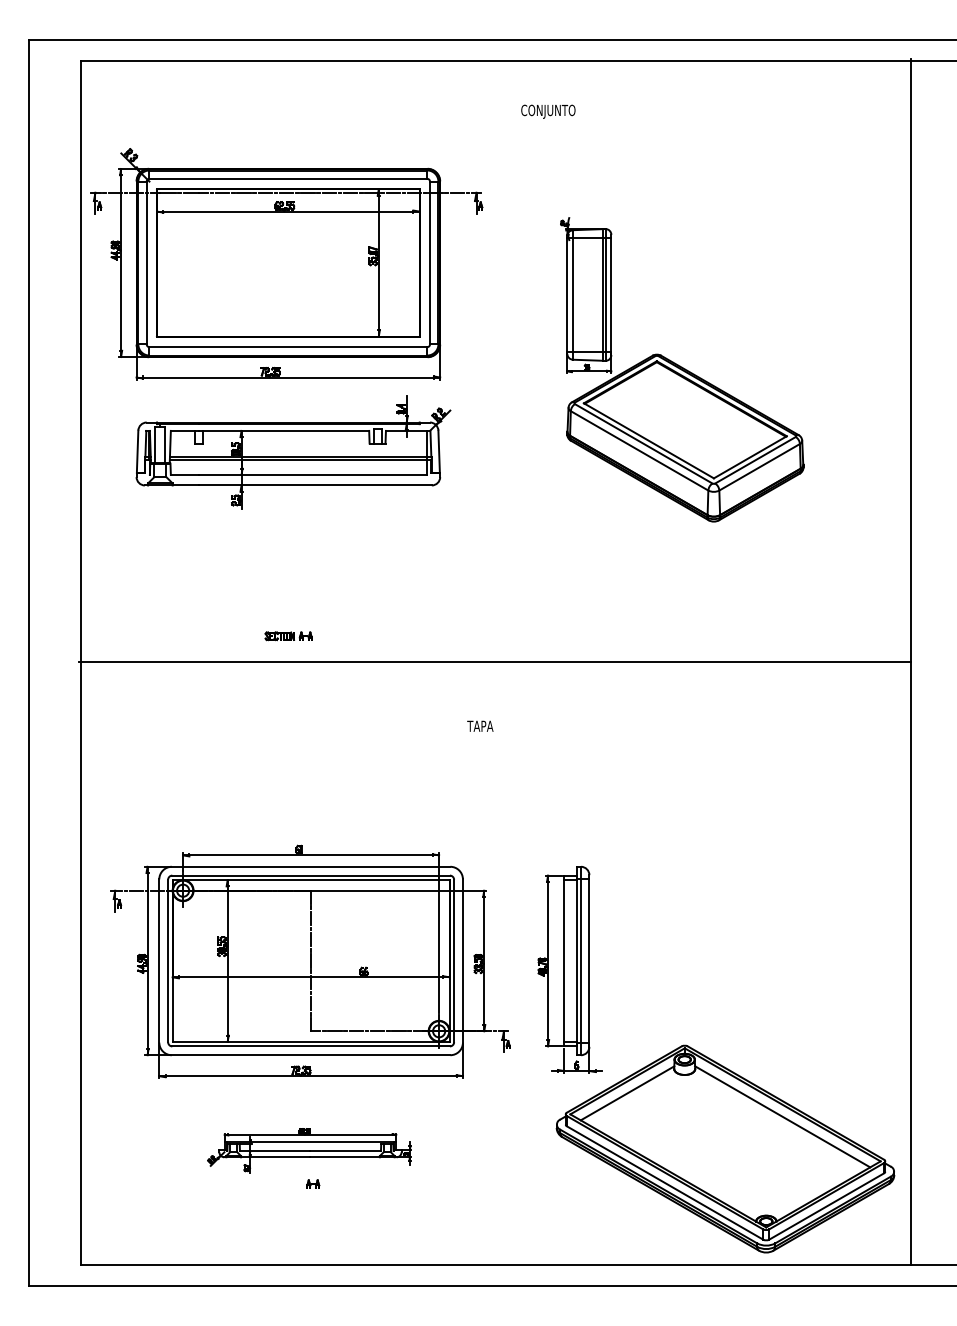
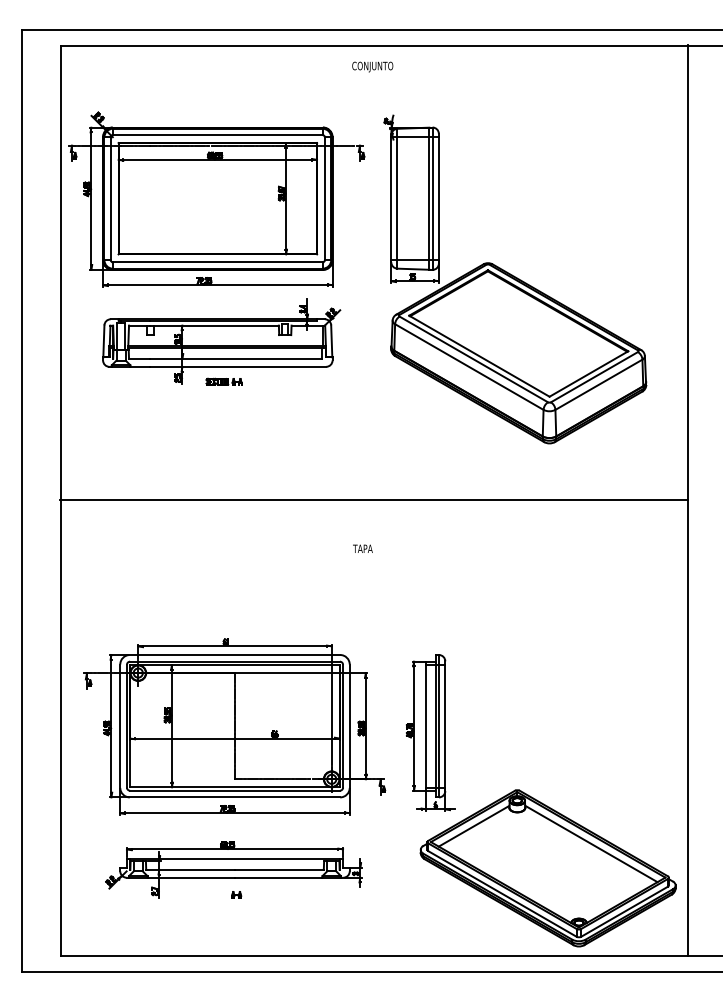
text: (548, 111) -> (372, 66), moved
part: (682, 369) -> (515, 279), size x1.43
part: (288, 636) -> (223, 381), moved
part: (309, 1150) -> (233, 869), size x1.67

